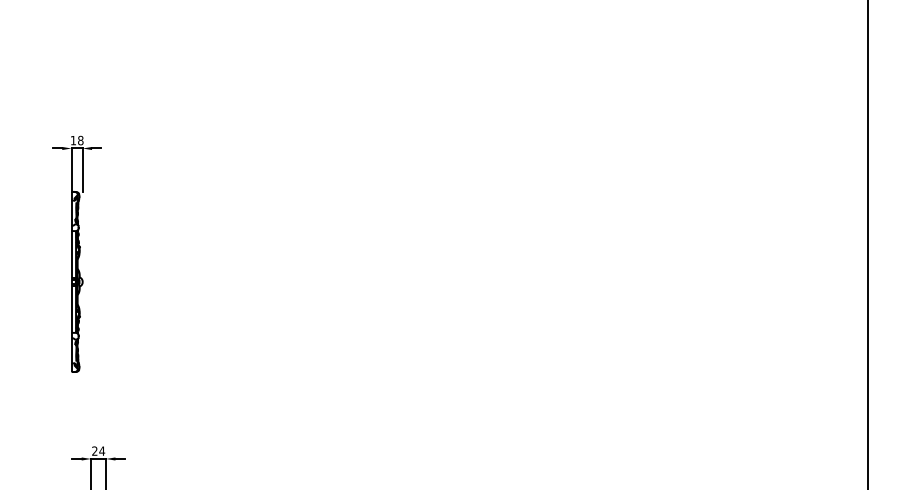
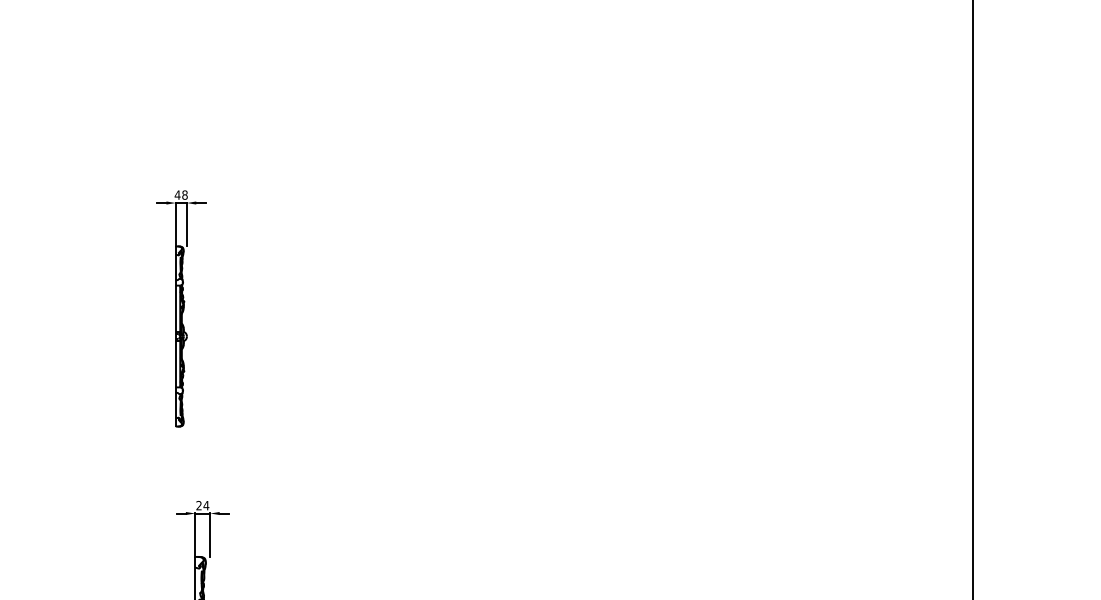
text: (73, 139) -> (177, 194), 18 -> 48

